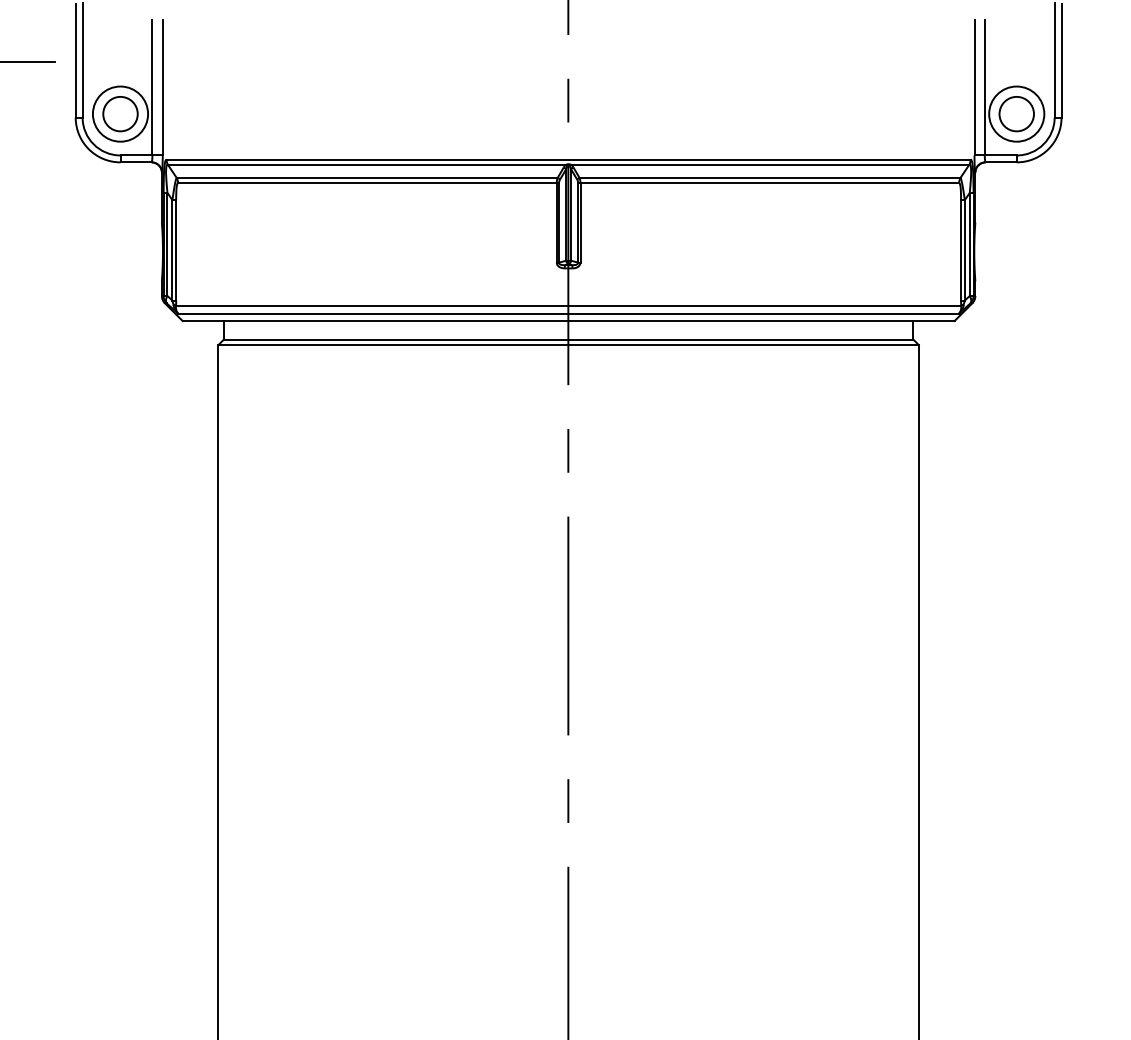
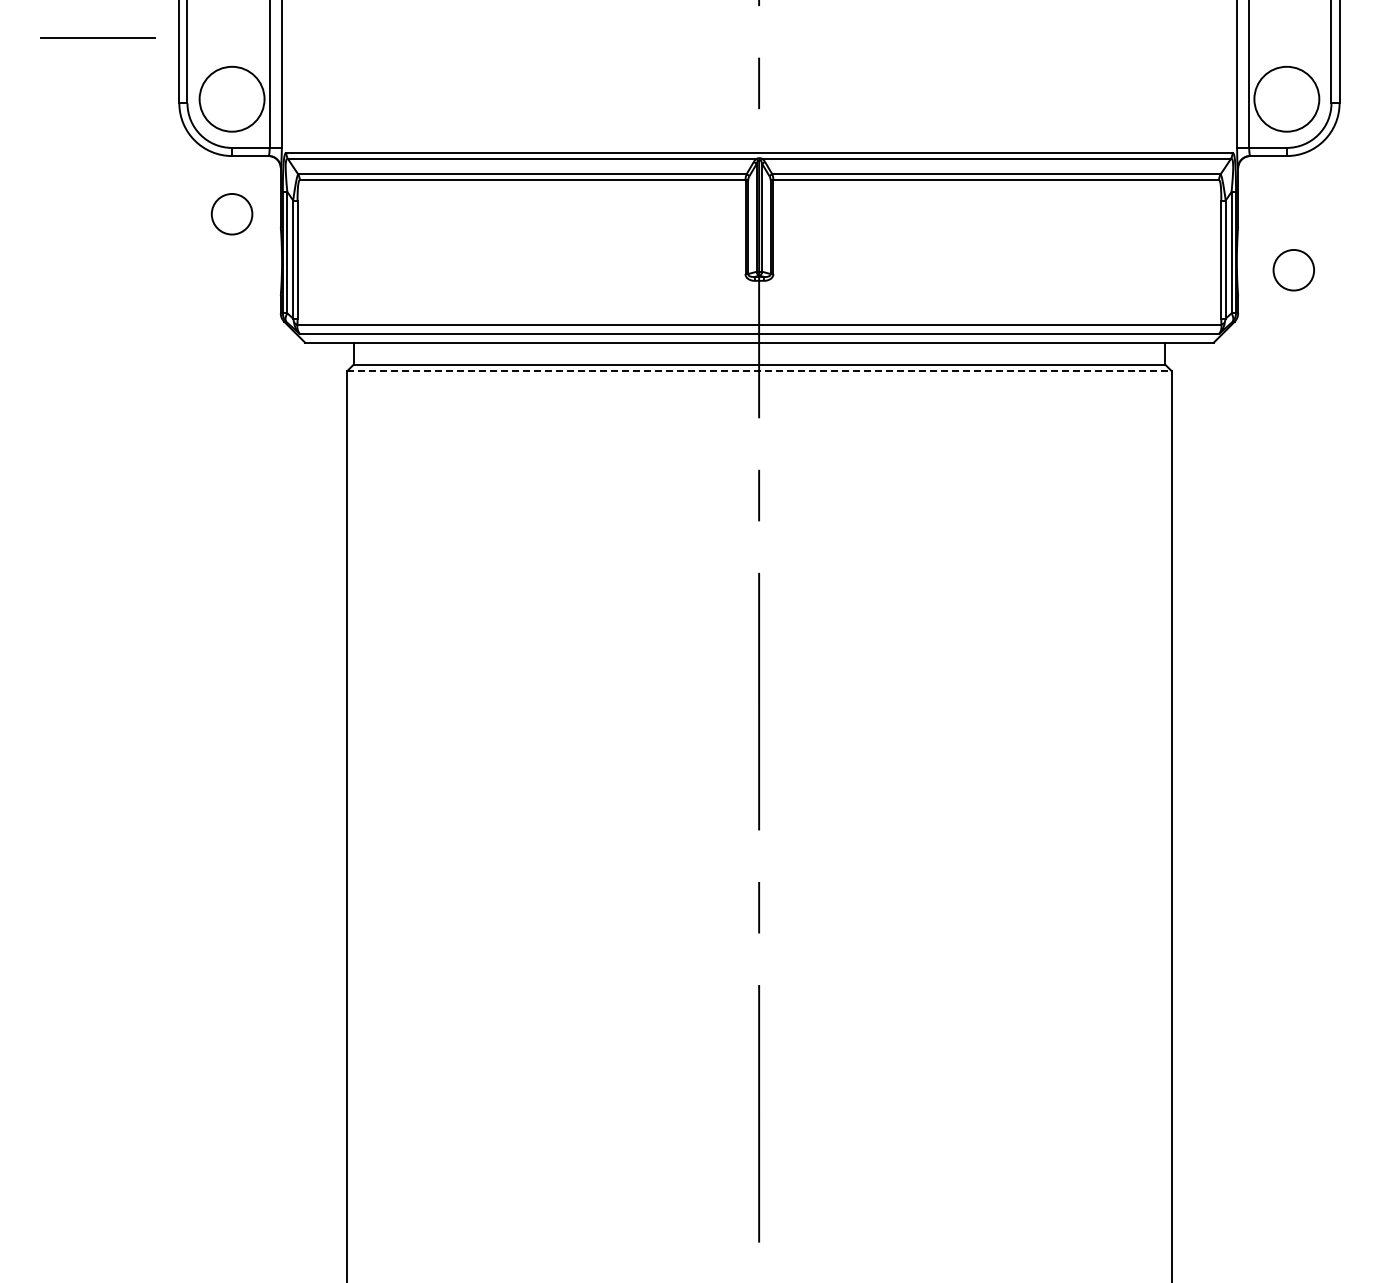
circle: (120, 114) -> (231, 214), moved
circle: (1016, 114) -> (1293, 270), moved
line: (568, 345) -> (759, 371), solid -> dashed

